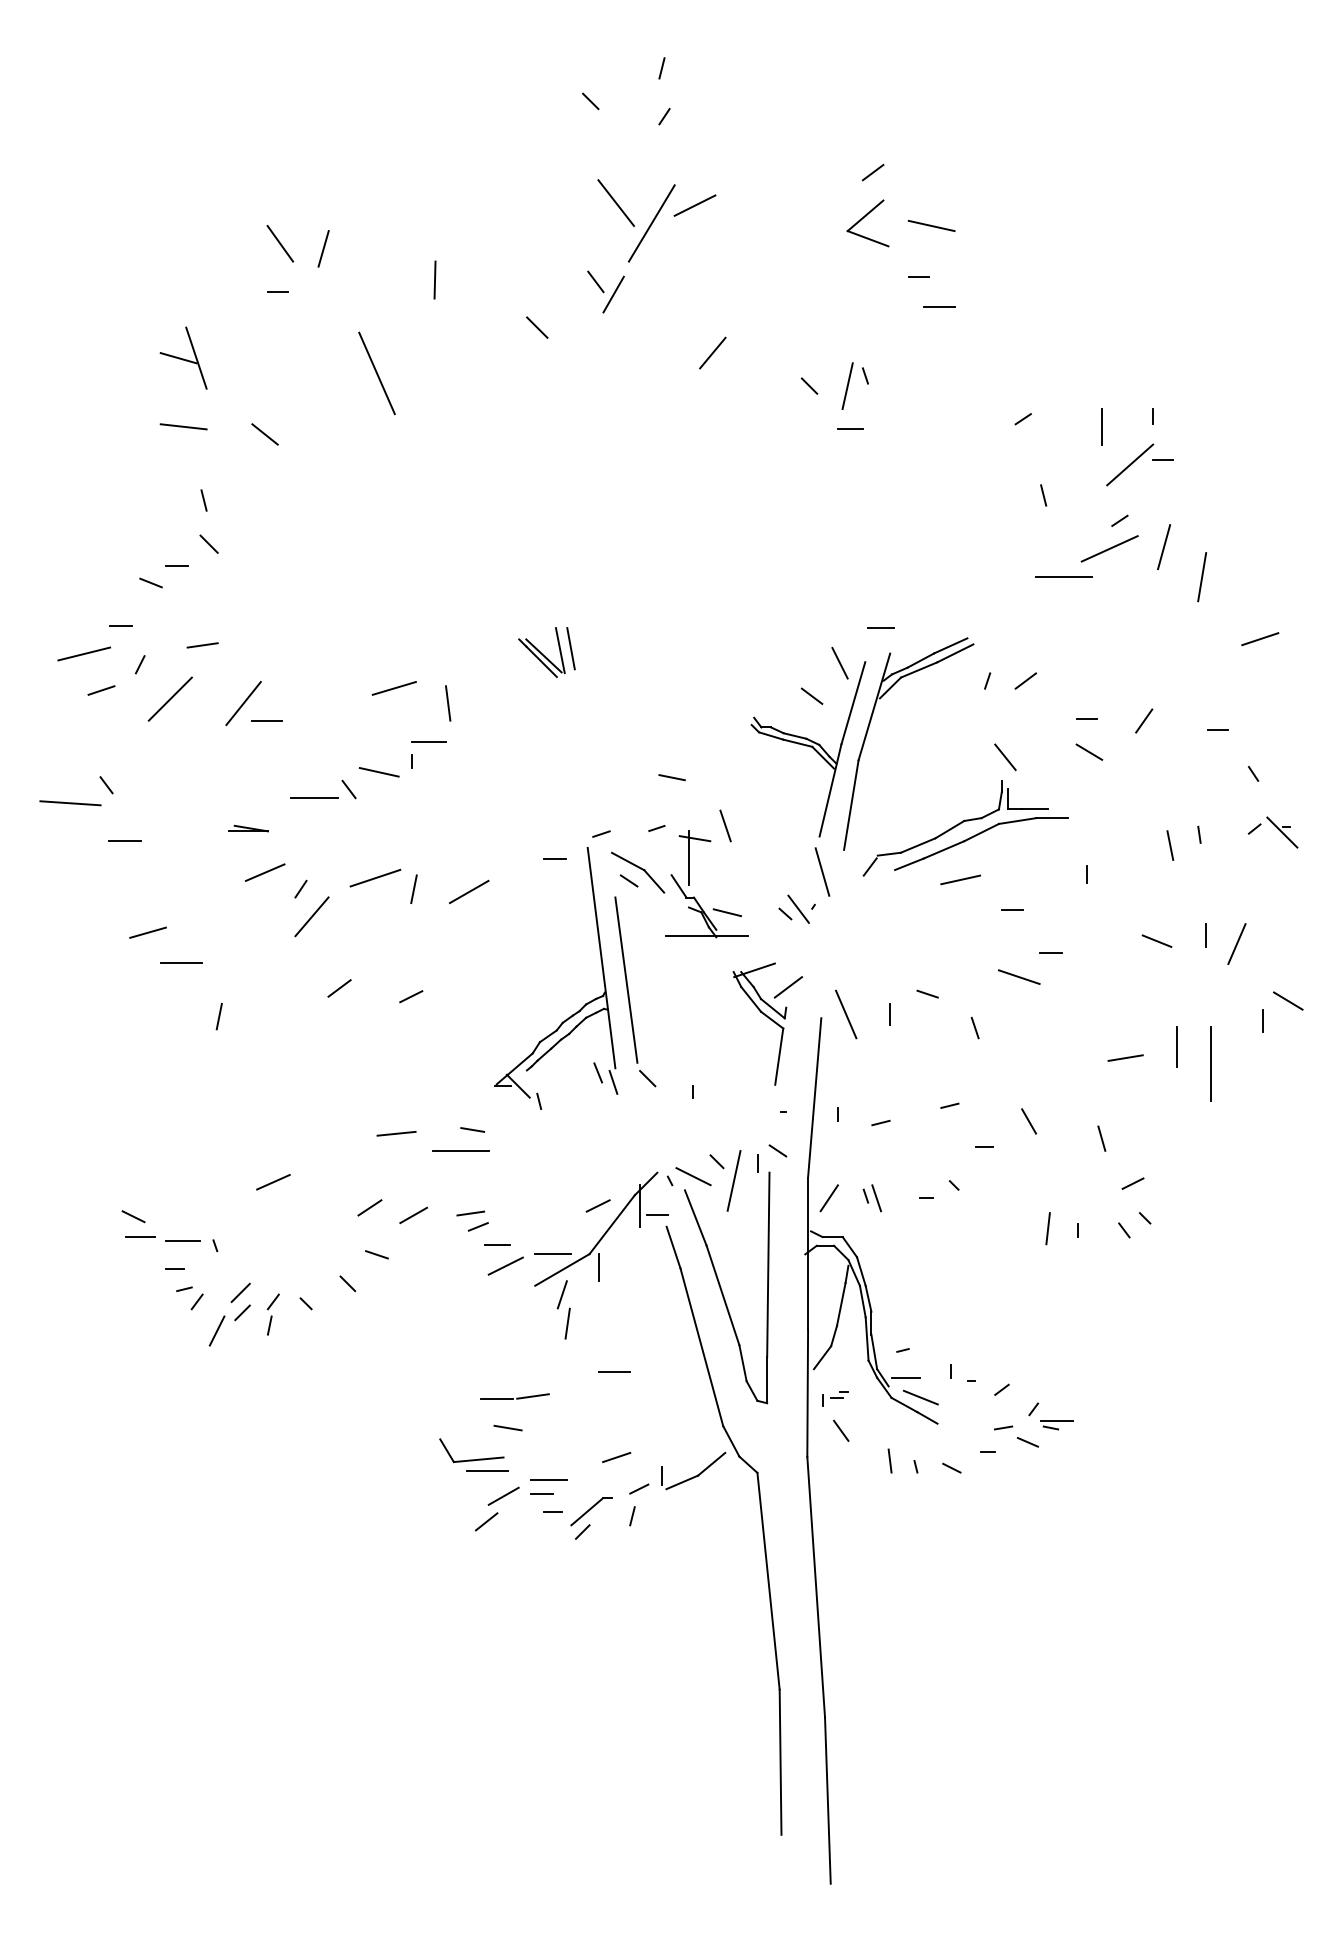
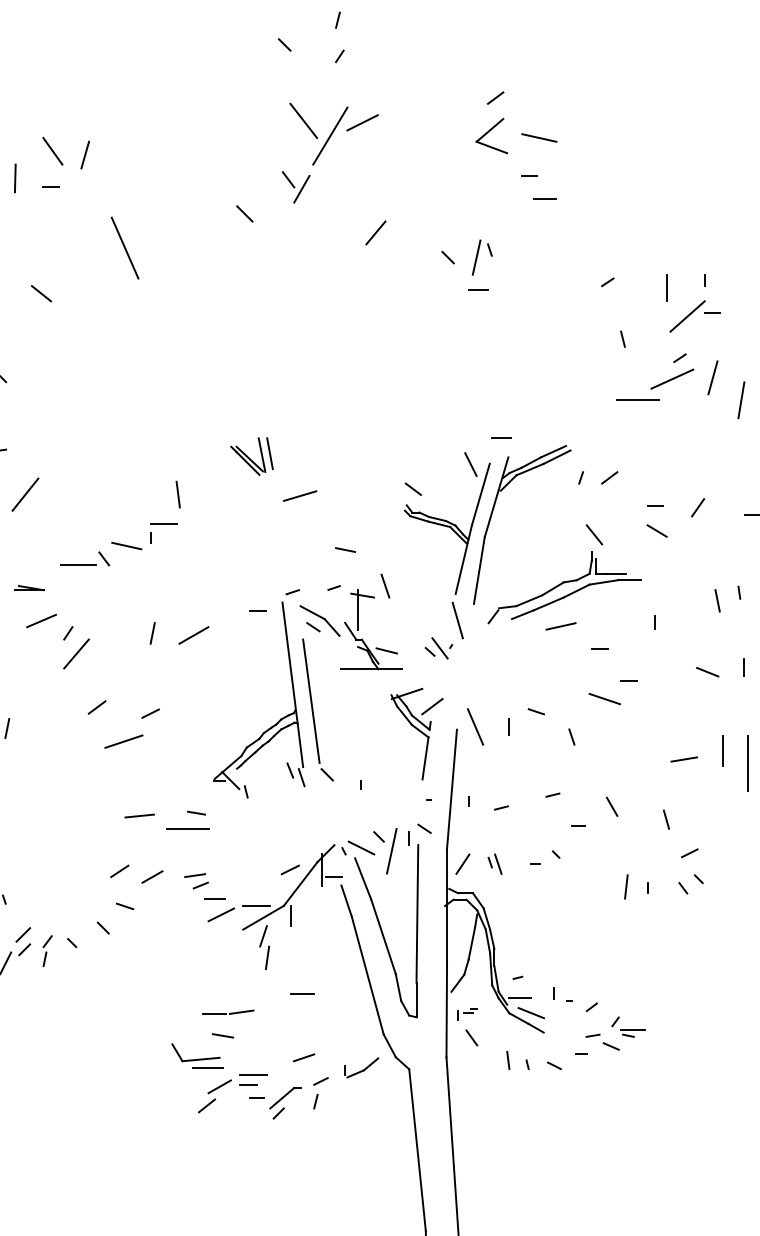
line: (434, 279) -> (14, 177), moved
line: (393, 688) -> (299, 496), moved
line: (811, 695) -> (413, 488), moved
line: (267, 720) -> (43, 507), removed
line: (375, 877) -> (123, 741), moved
line: (273, 1181) -> (47, 851), removed
part: (693, 1470) -> (361, 1067), size x0.7

